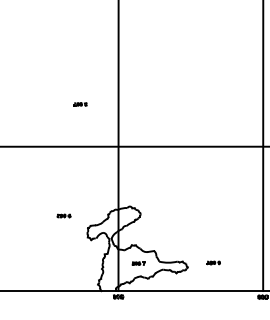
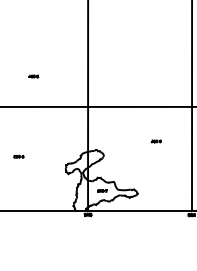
part: (80, 104) -> (33, 76), moved
part: (63, 215) -> (18, 156), moved
part: (212, 262) -> (155, 141), moved

